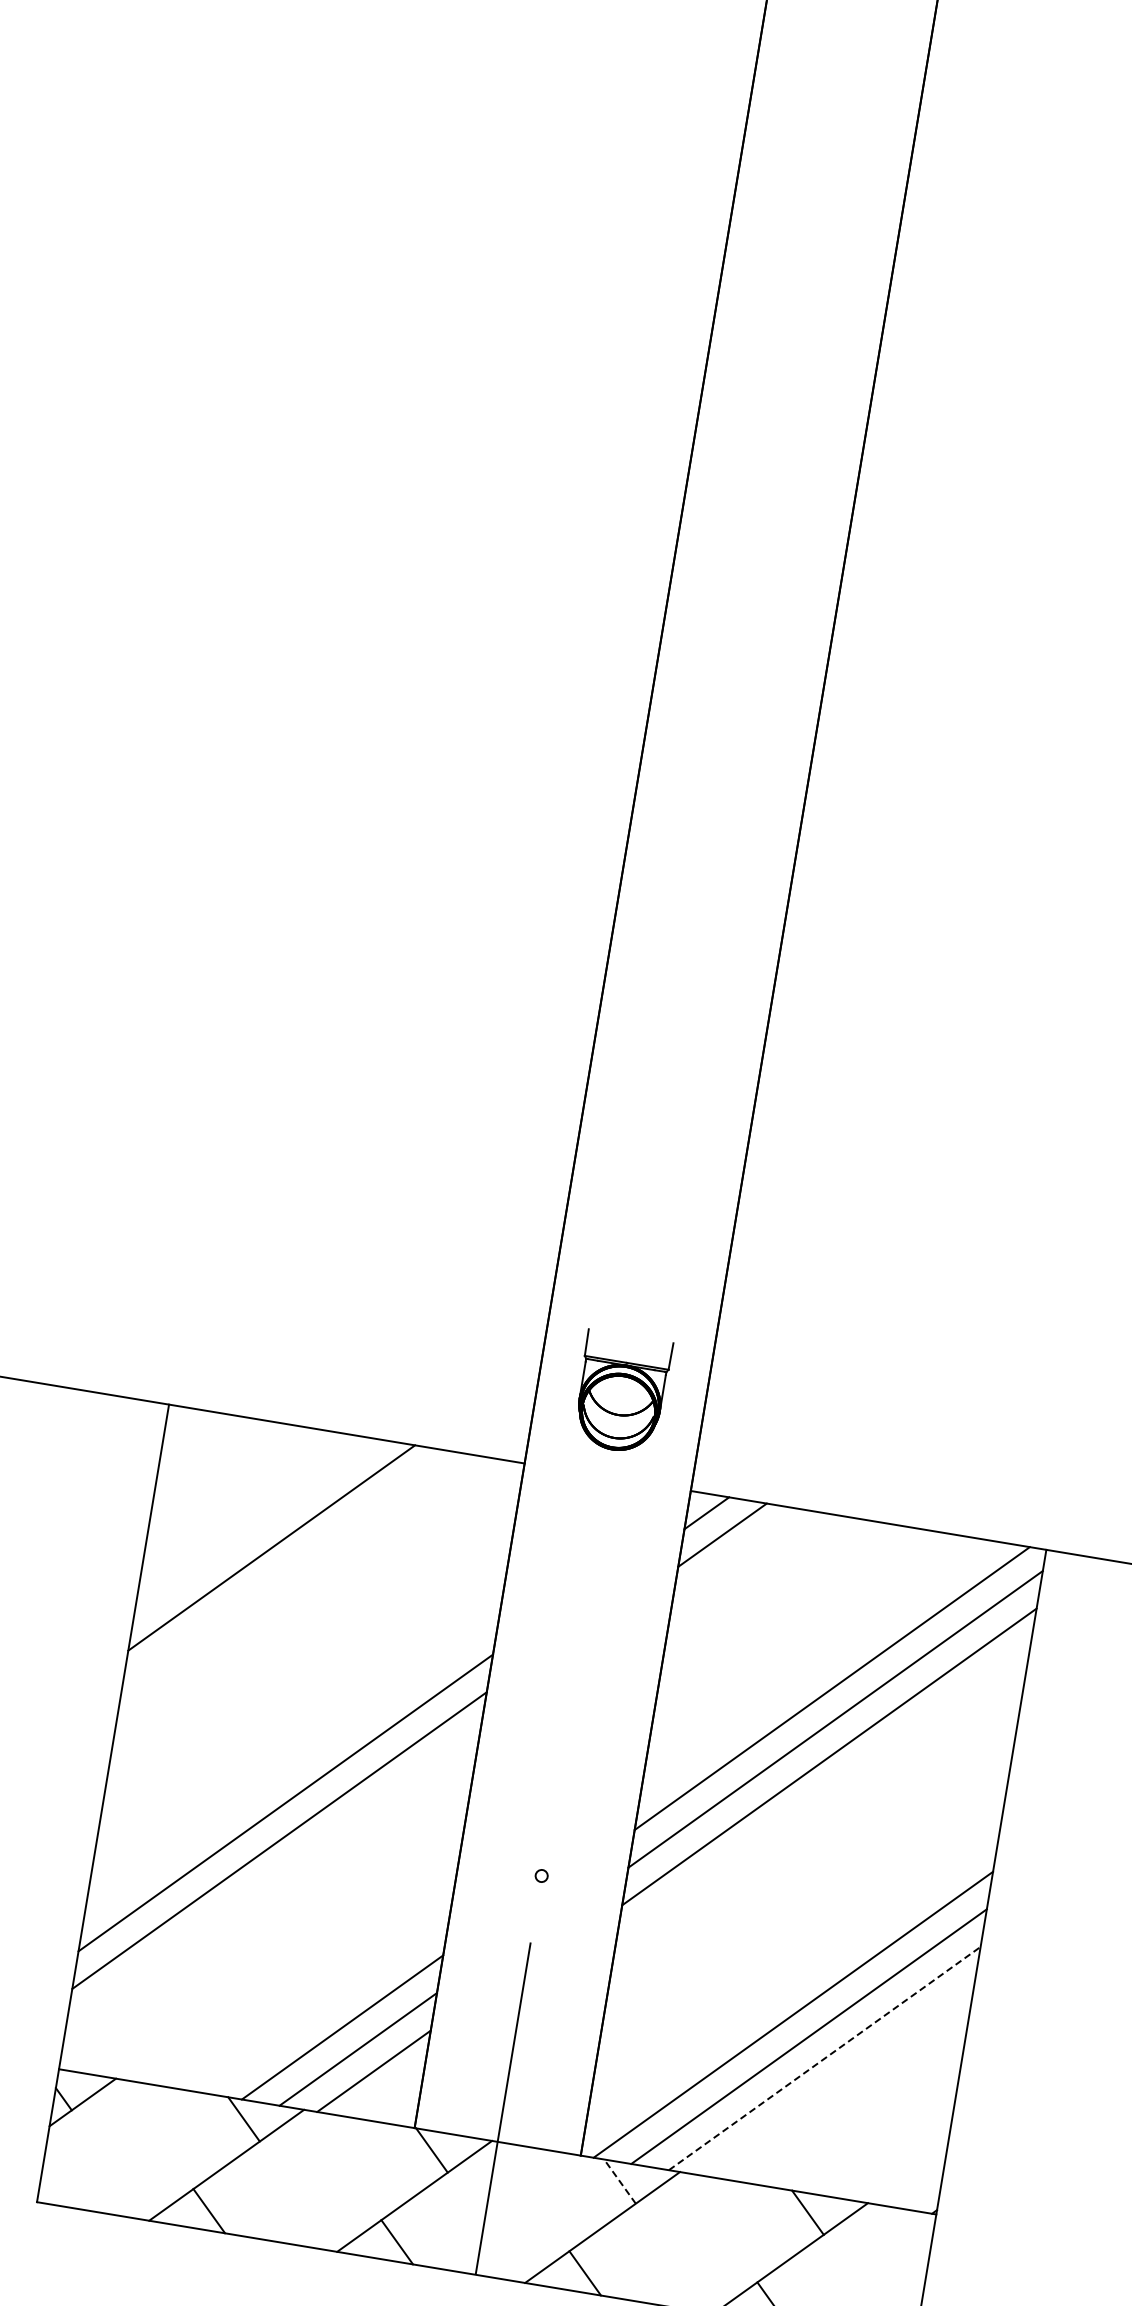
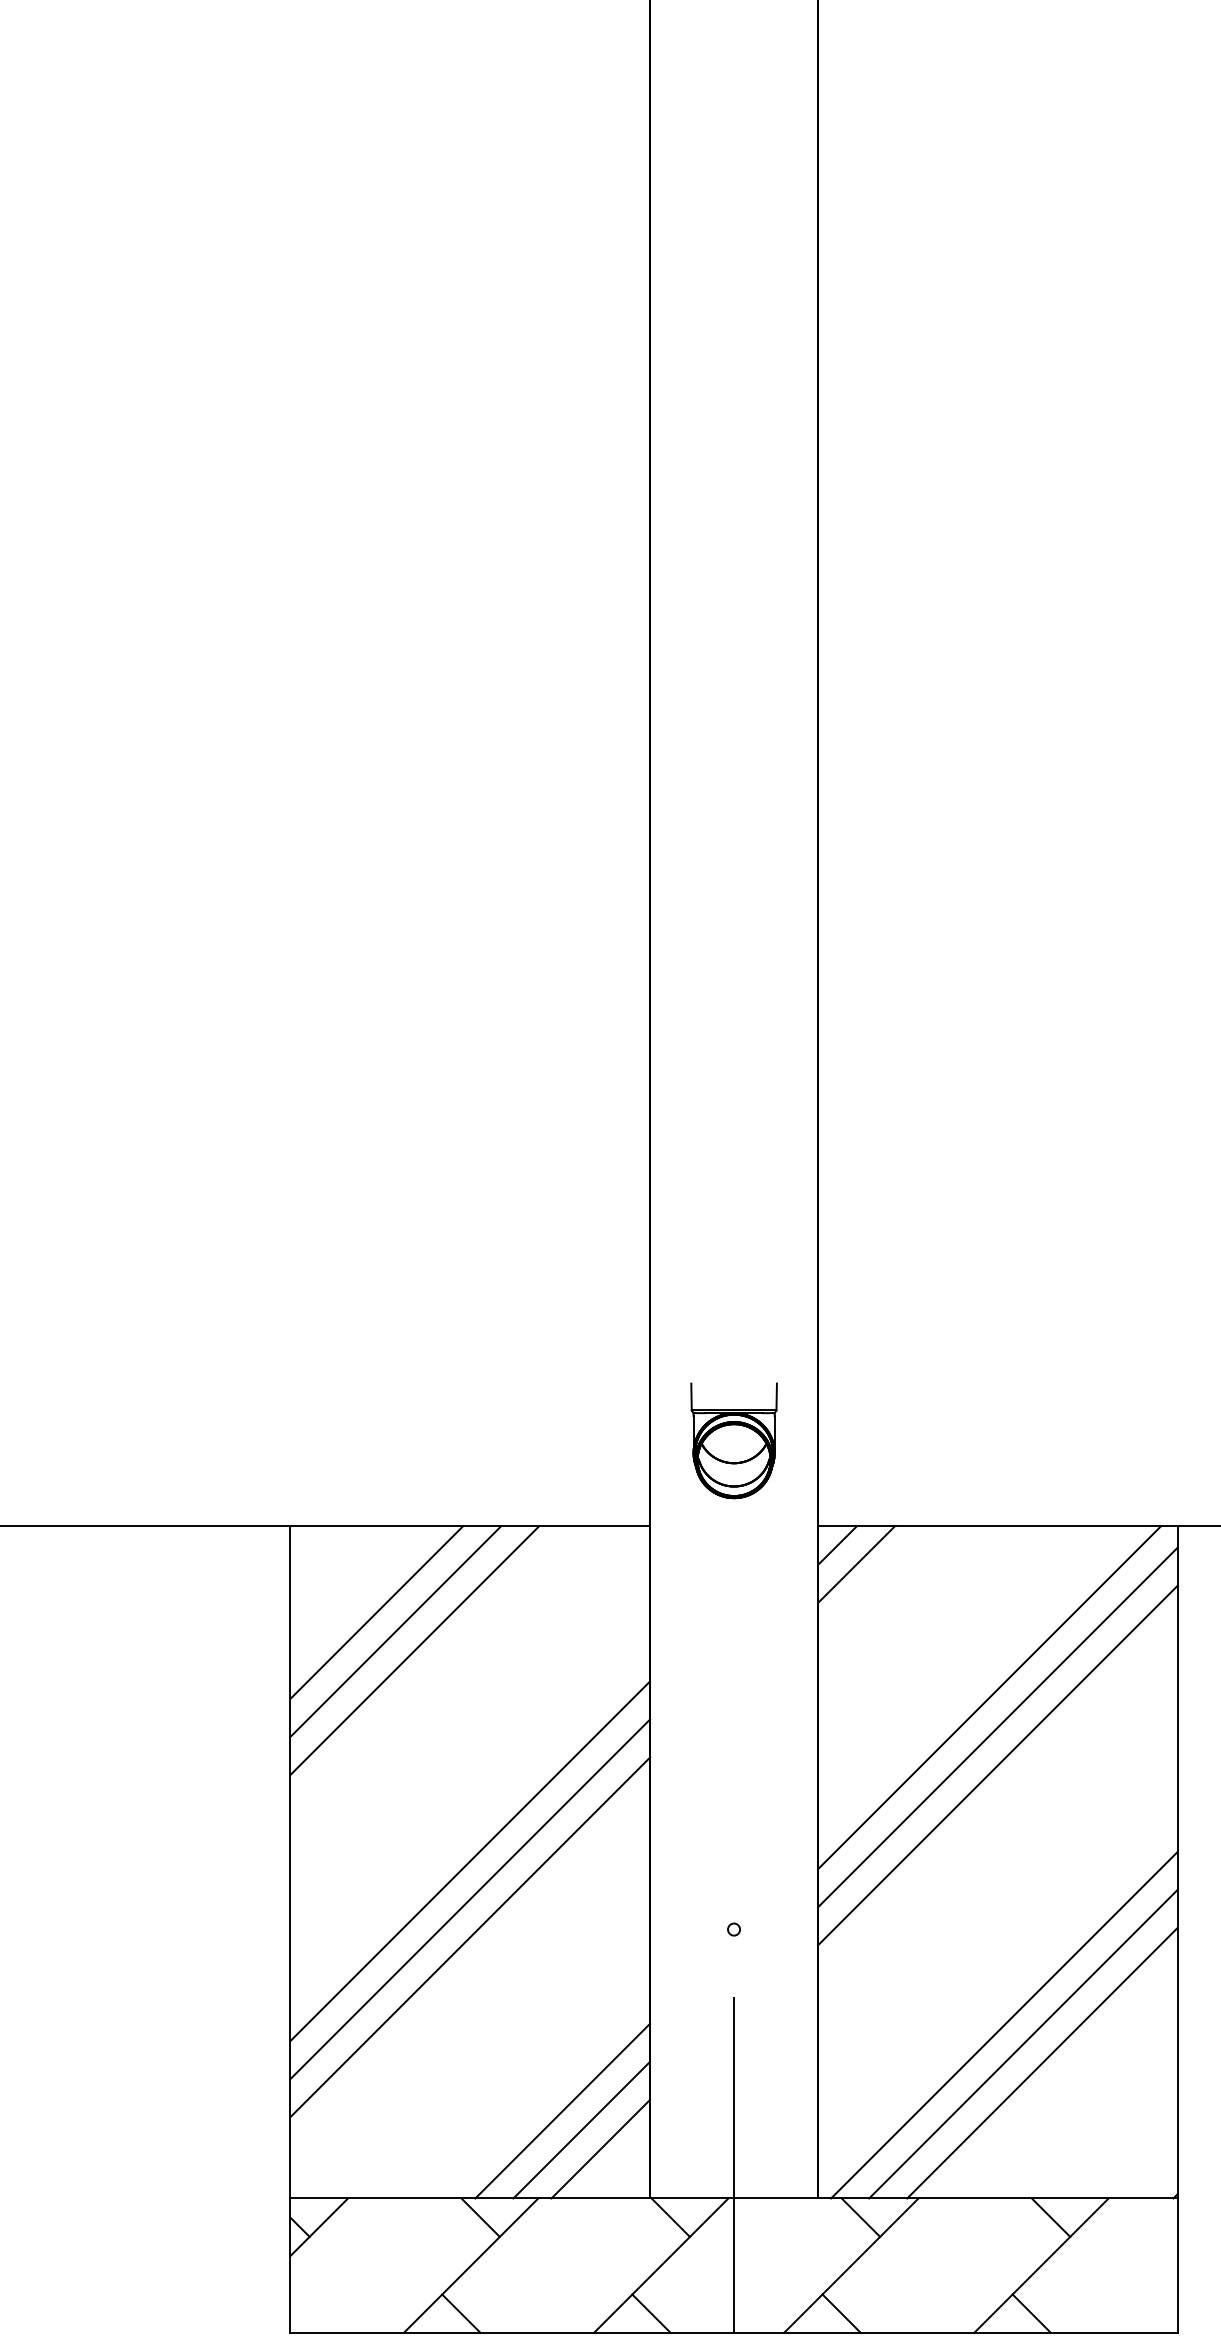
line: (240, 1504) -> (376, 1612), added
line: (255, 1525) -> (395, 1631), added
line: (292, 1765) -> (470, 1861), added
line: (824, 2057) -> (1042, 2062), dashed -> solid
line: (619, 2181) -> (860, 2217), dashed -> solid

